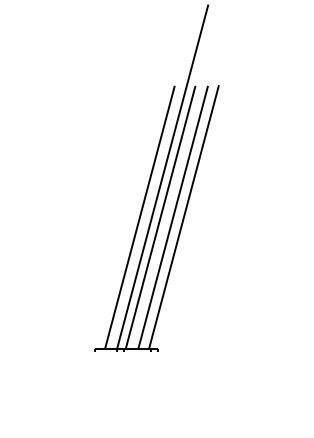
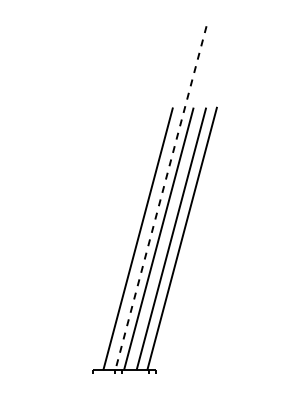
line: (162, 176) -> (160, 198), solid -> dashed

